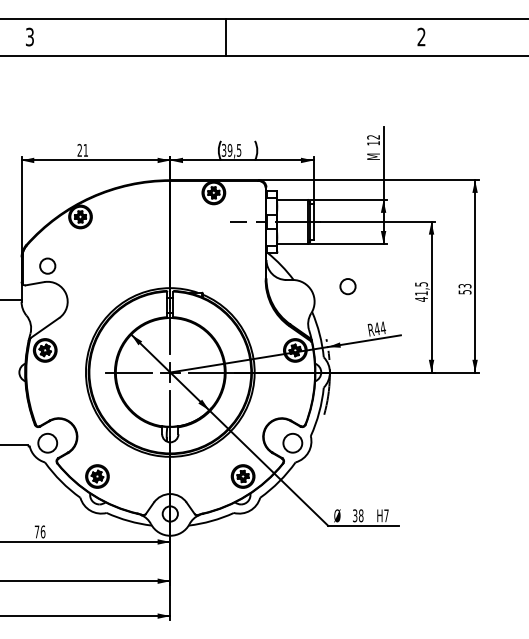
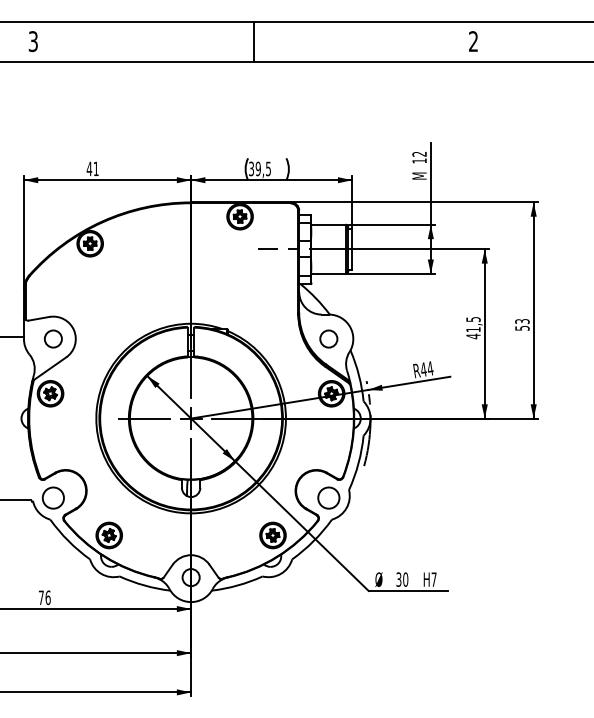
text: (79, 150) -> (89, 168), 21 -> 41
circle: (47, 265) -> (53, 338), moved
circle: (347, 286) -> (328, 338), moved
text: (361, 515) -> (405, 579), 38 -> 30

